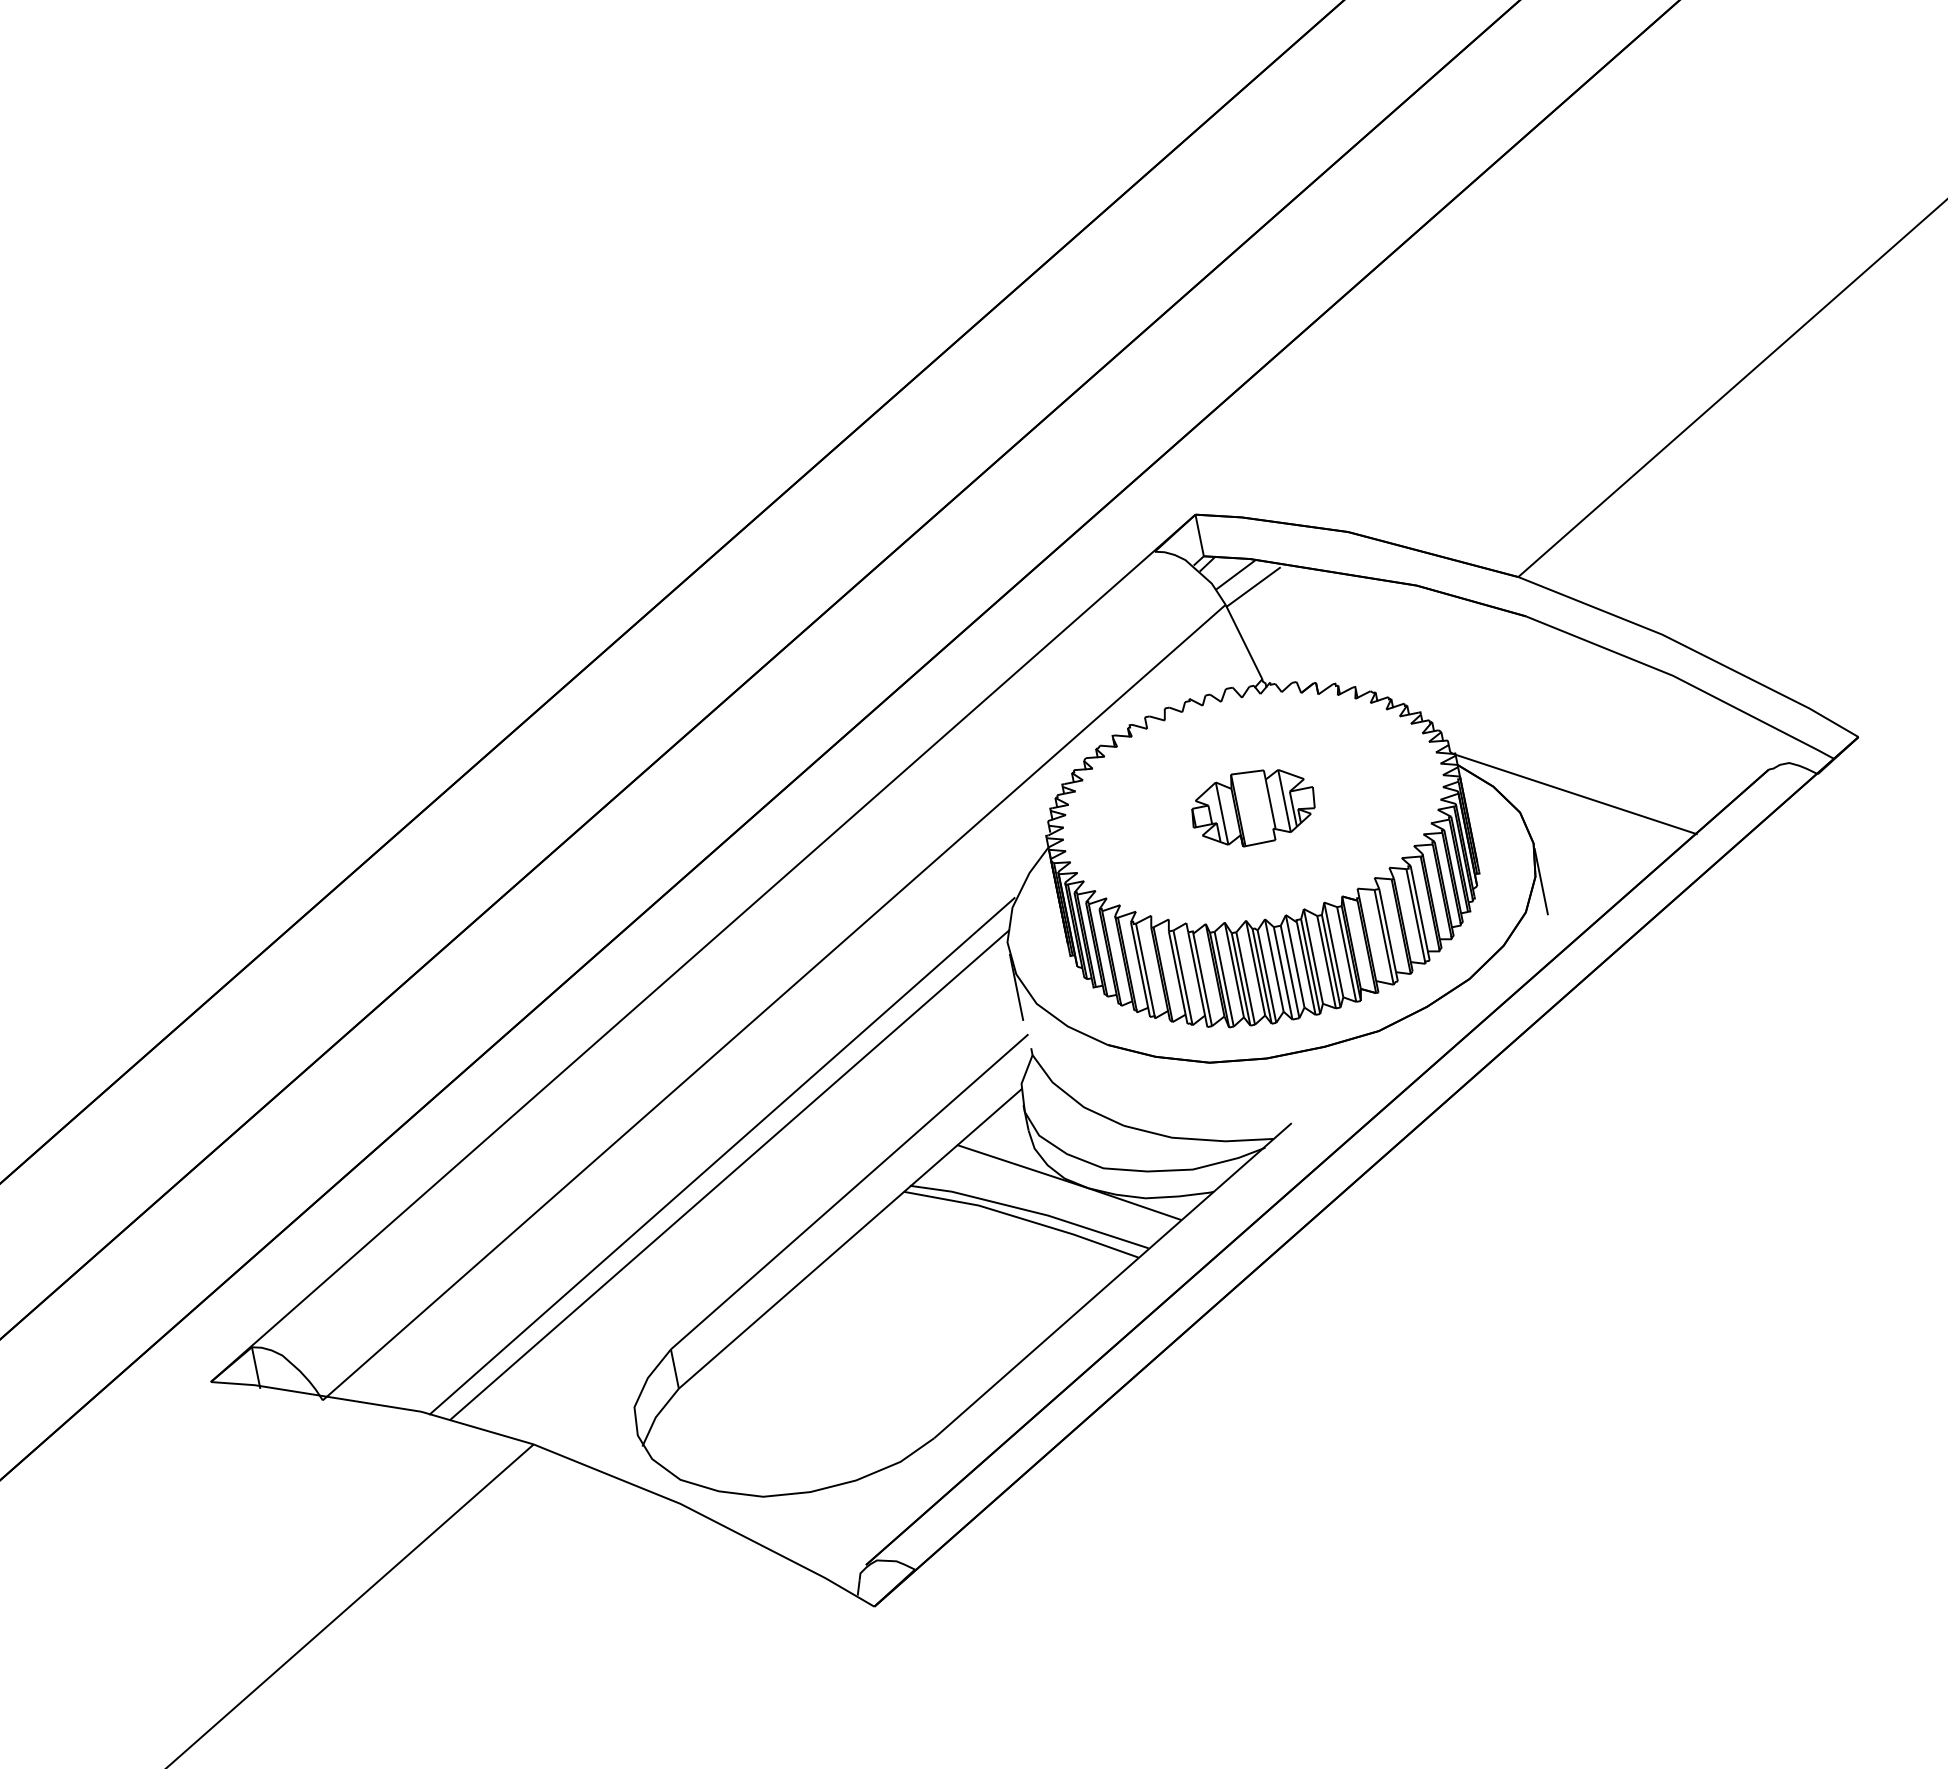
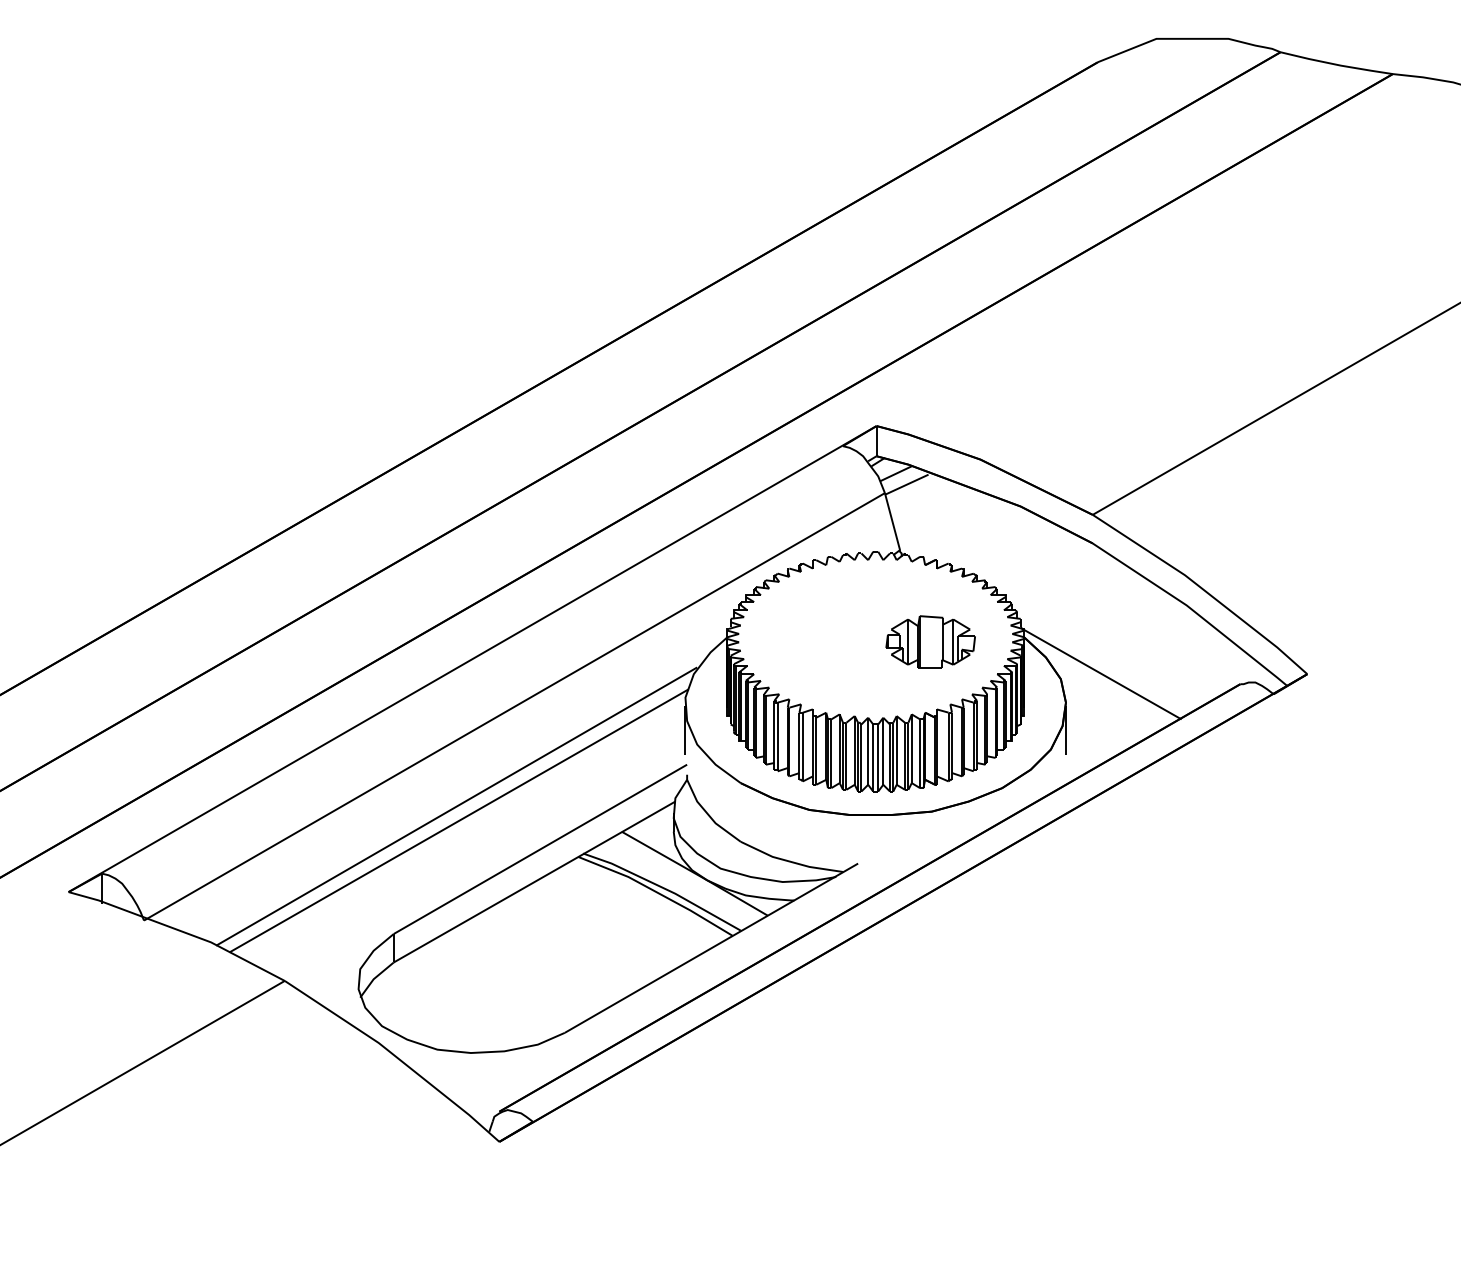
part: (1252, 806) -> (930, 641), moved

